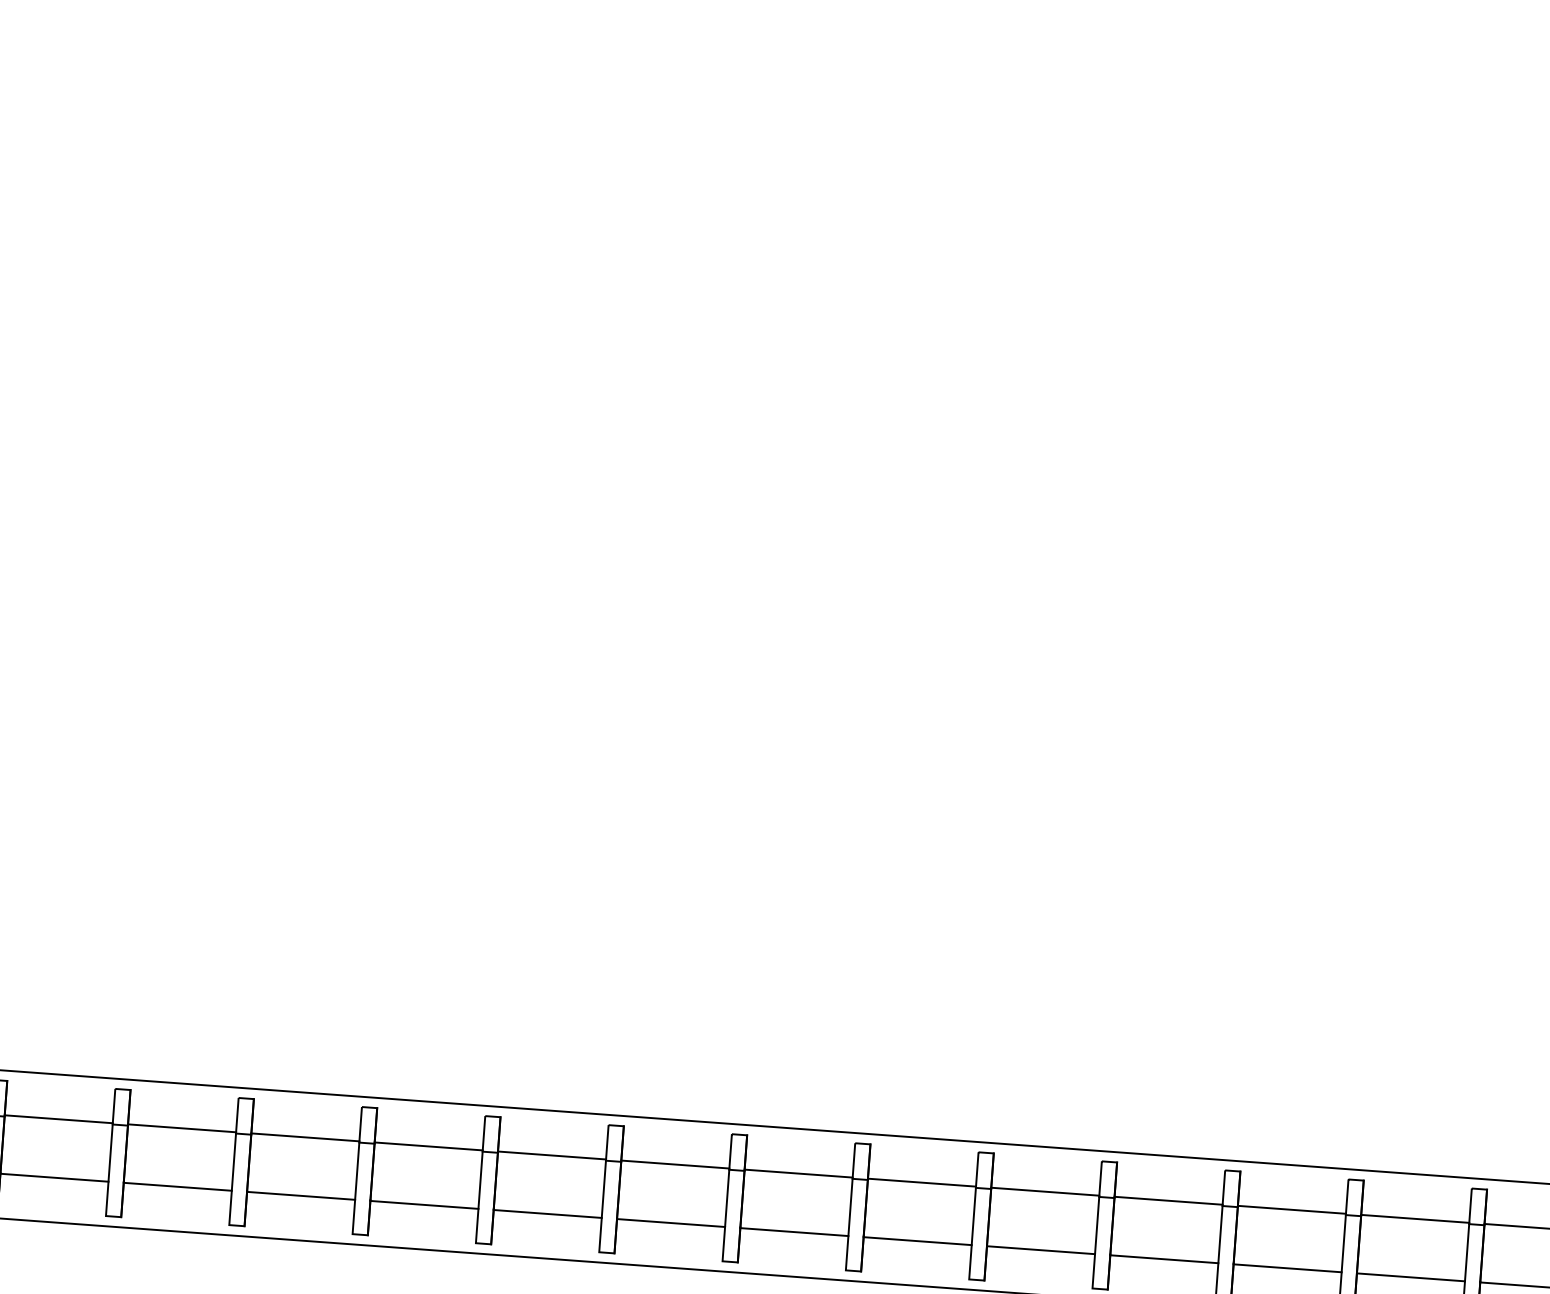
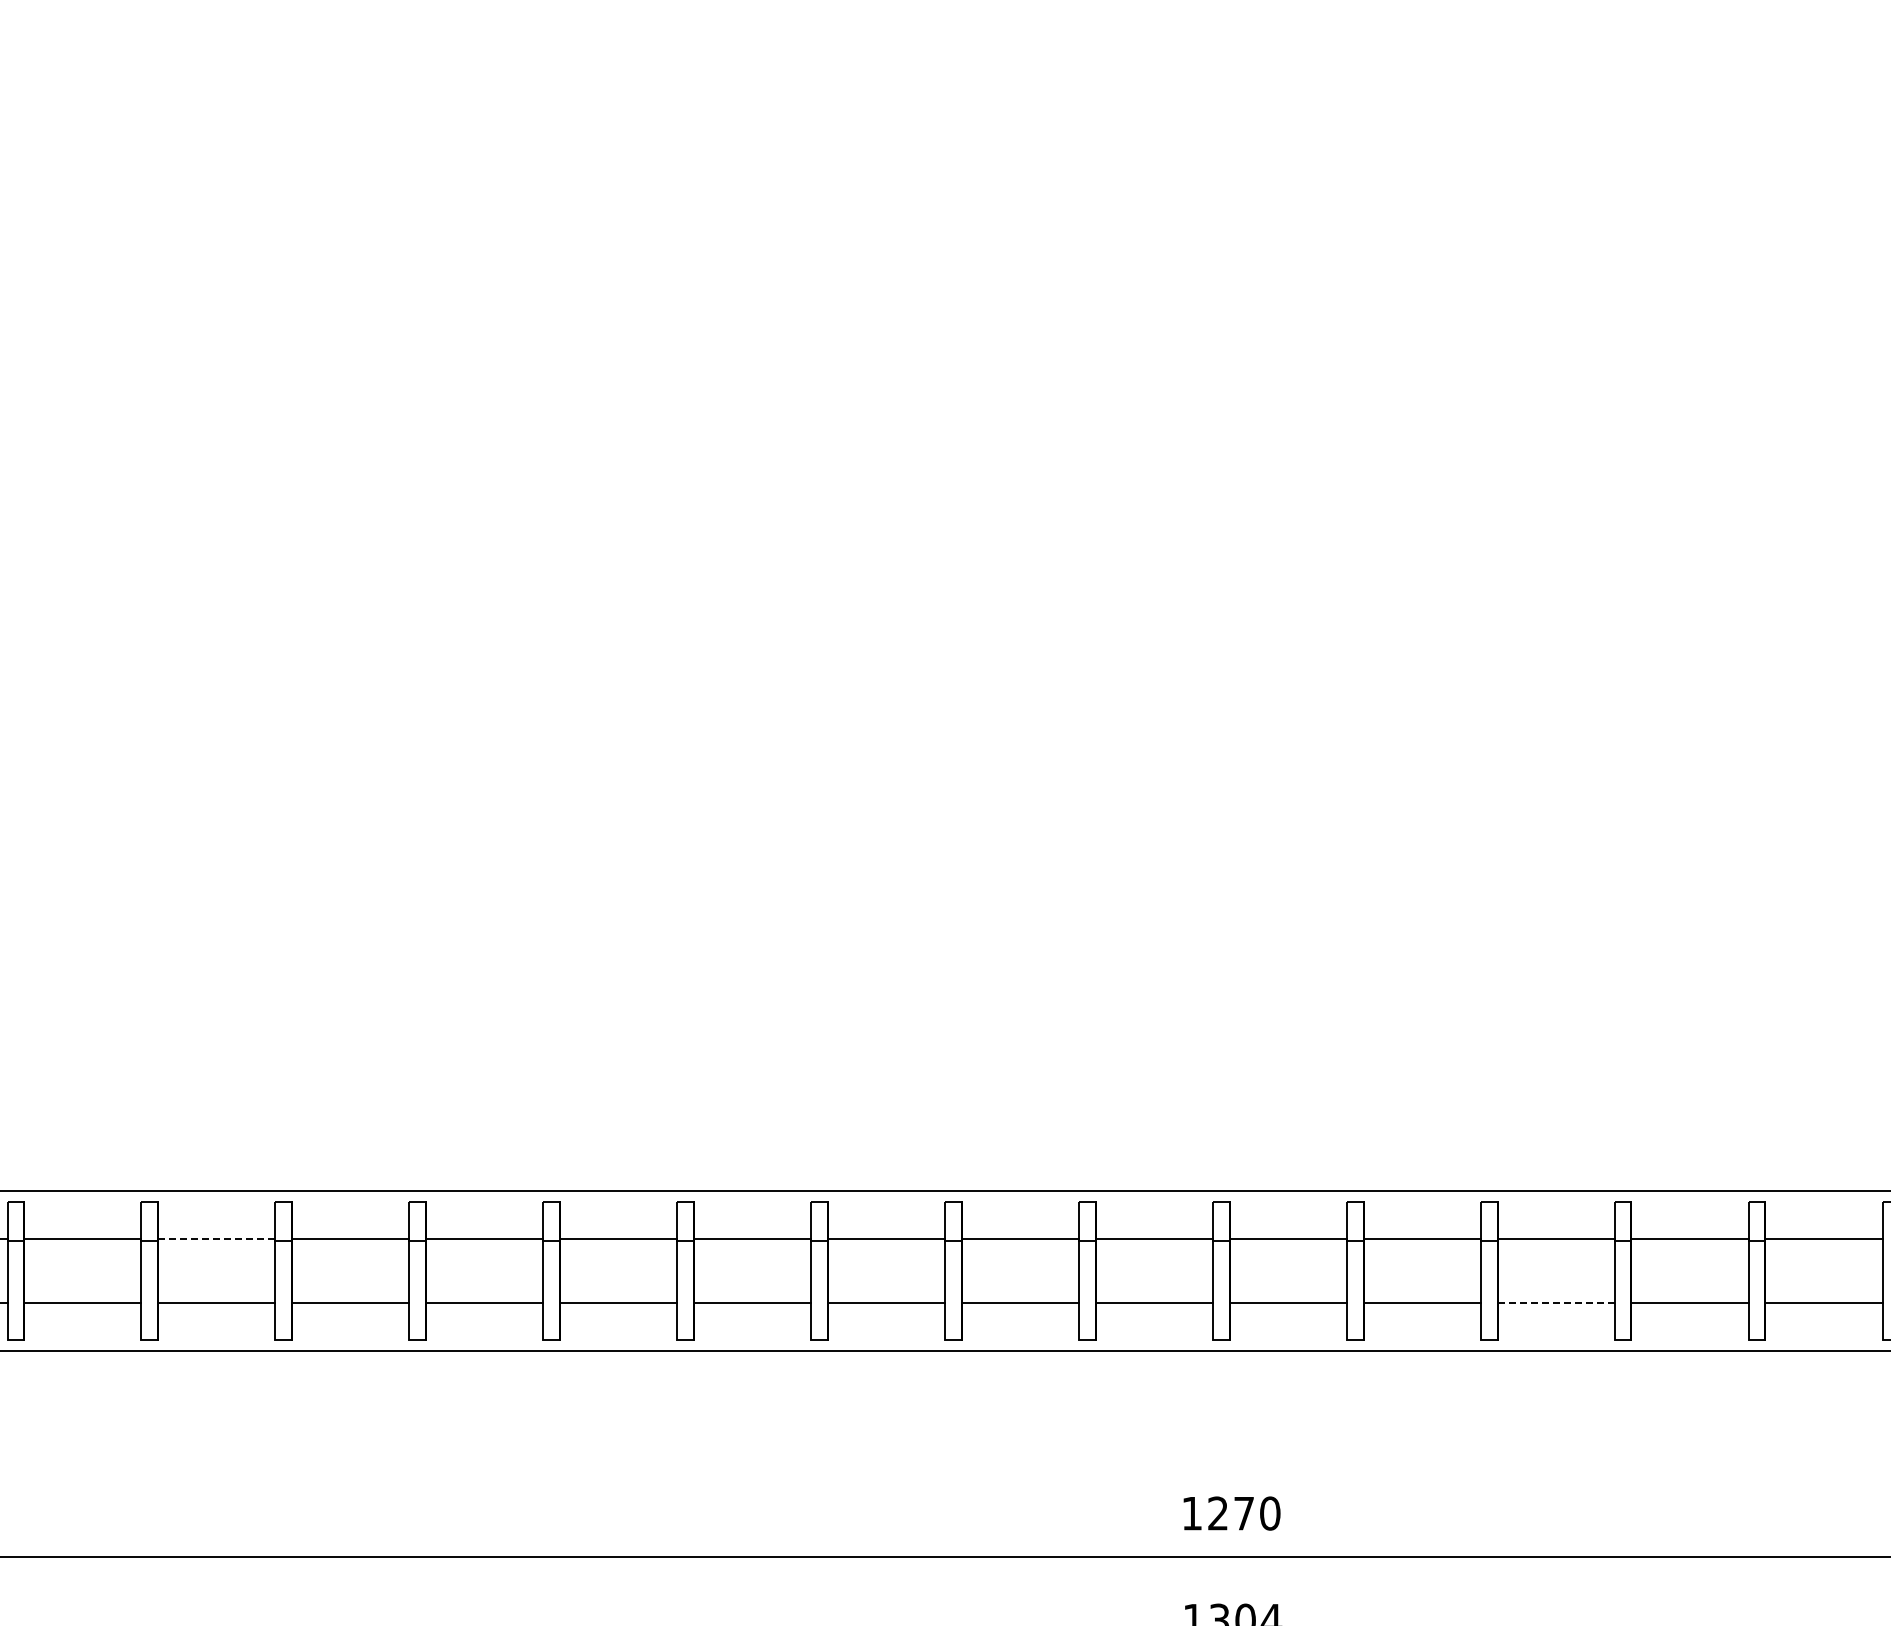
line: (58, 1119) -> (216, 1239), solid -> dashed
line: (1287, 1267) -> (1556, 1302), solid -> dashed

